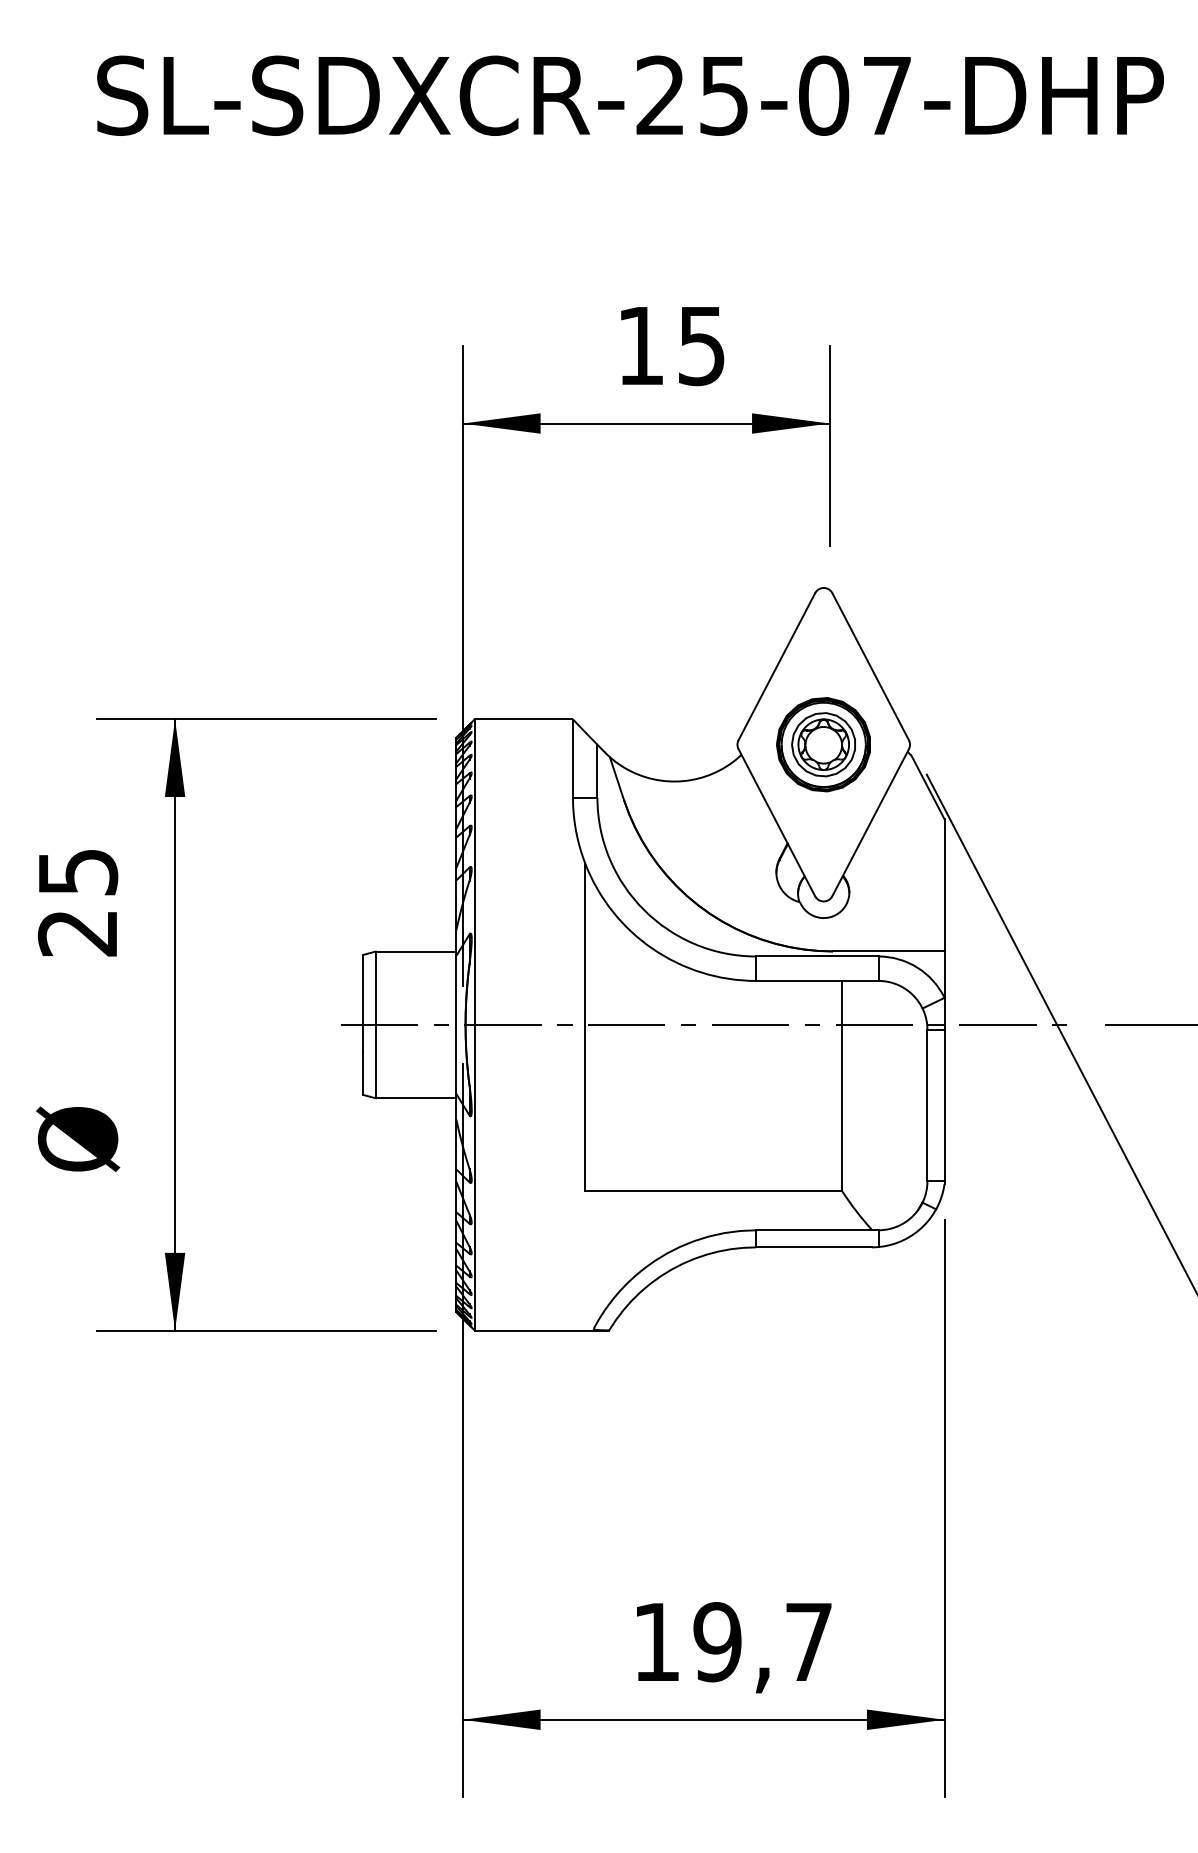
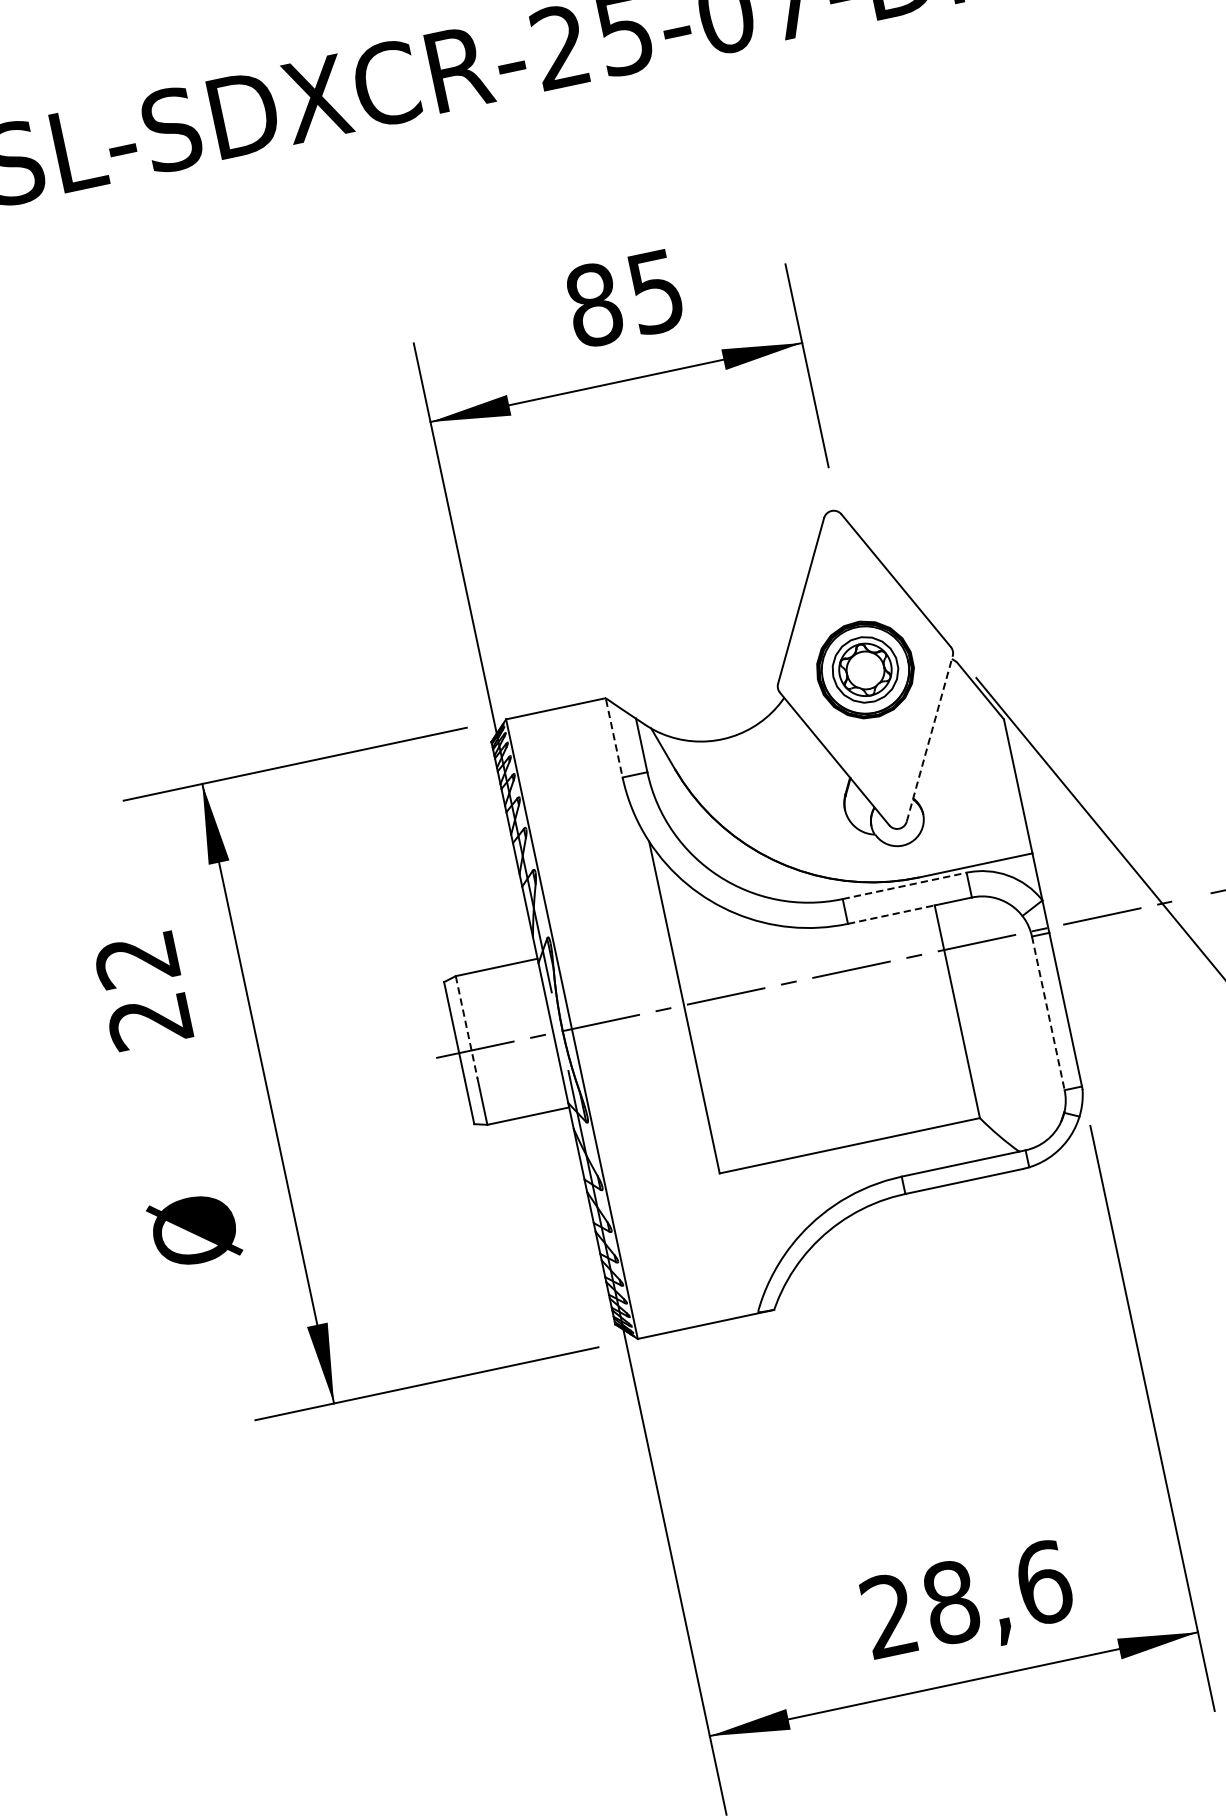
text: (641, 345) -> (594, 304), 15 -> 85
line: (572, 759) -> (613, 738), solid -> dashed
line: (870, 822) -> (929, 738), solid -> dashed
text: (77, 872) -> (136, 960), 25 -> 22
line: (817, 956) -> (904, 885), solid -> dashed
line: (799, 980) -> (891, 914), solid -> dashed
line: (375, 1002) -> (466, 1027), solid -> dashed
line: (927, 1105) -> (1048, 1013), solid -> dashed
text: (733, 1642) -> (967, 1599), 19,7 -> 28,6

